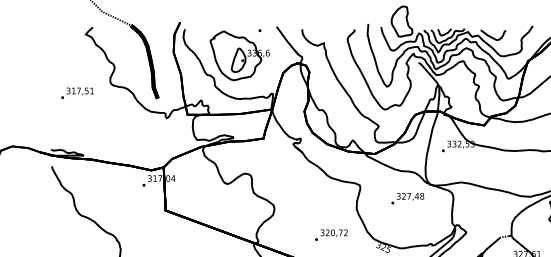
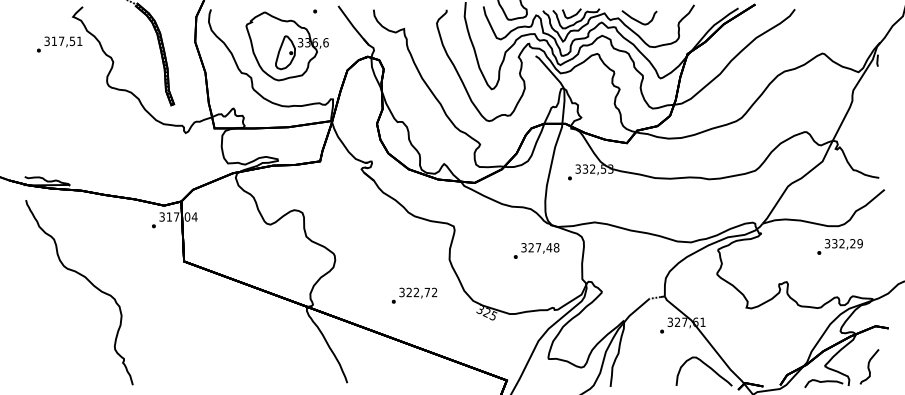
text: (77, 93) -> (59, 44), moved
text: (407, 198) -> (536, 250), moved
text: (332, 232) -> (416, 292), 320,72 -> 322,72

